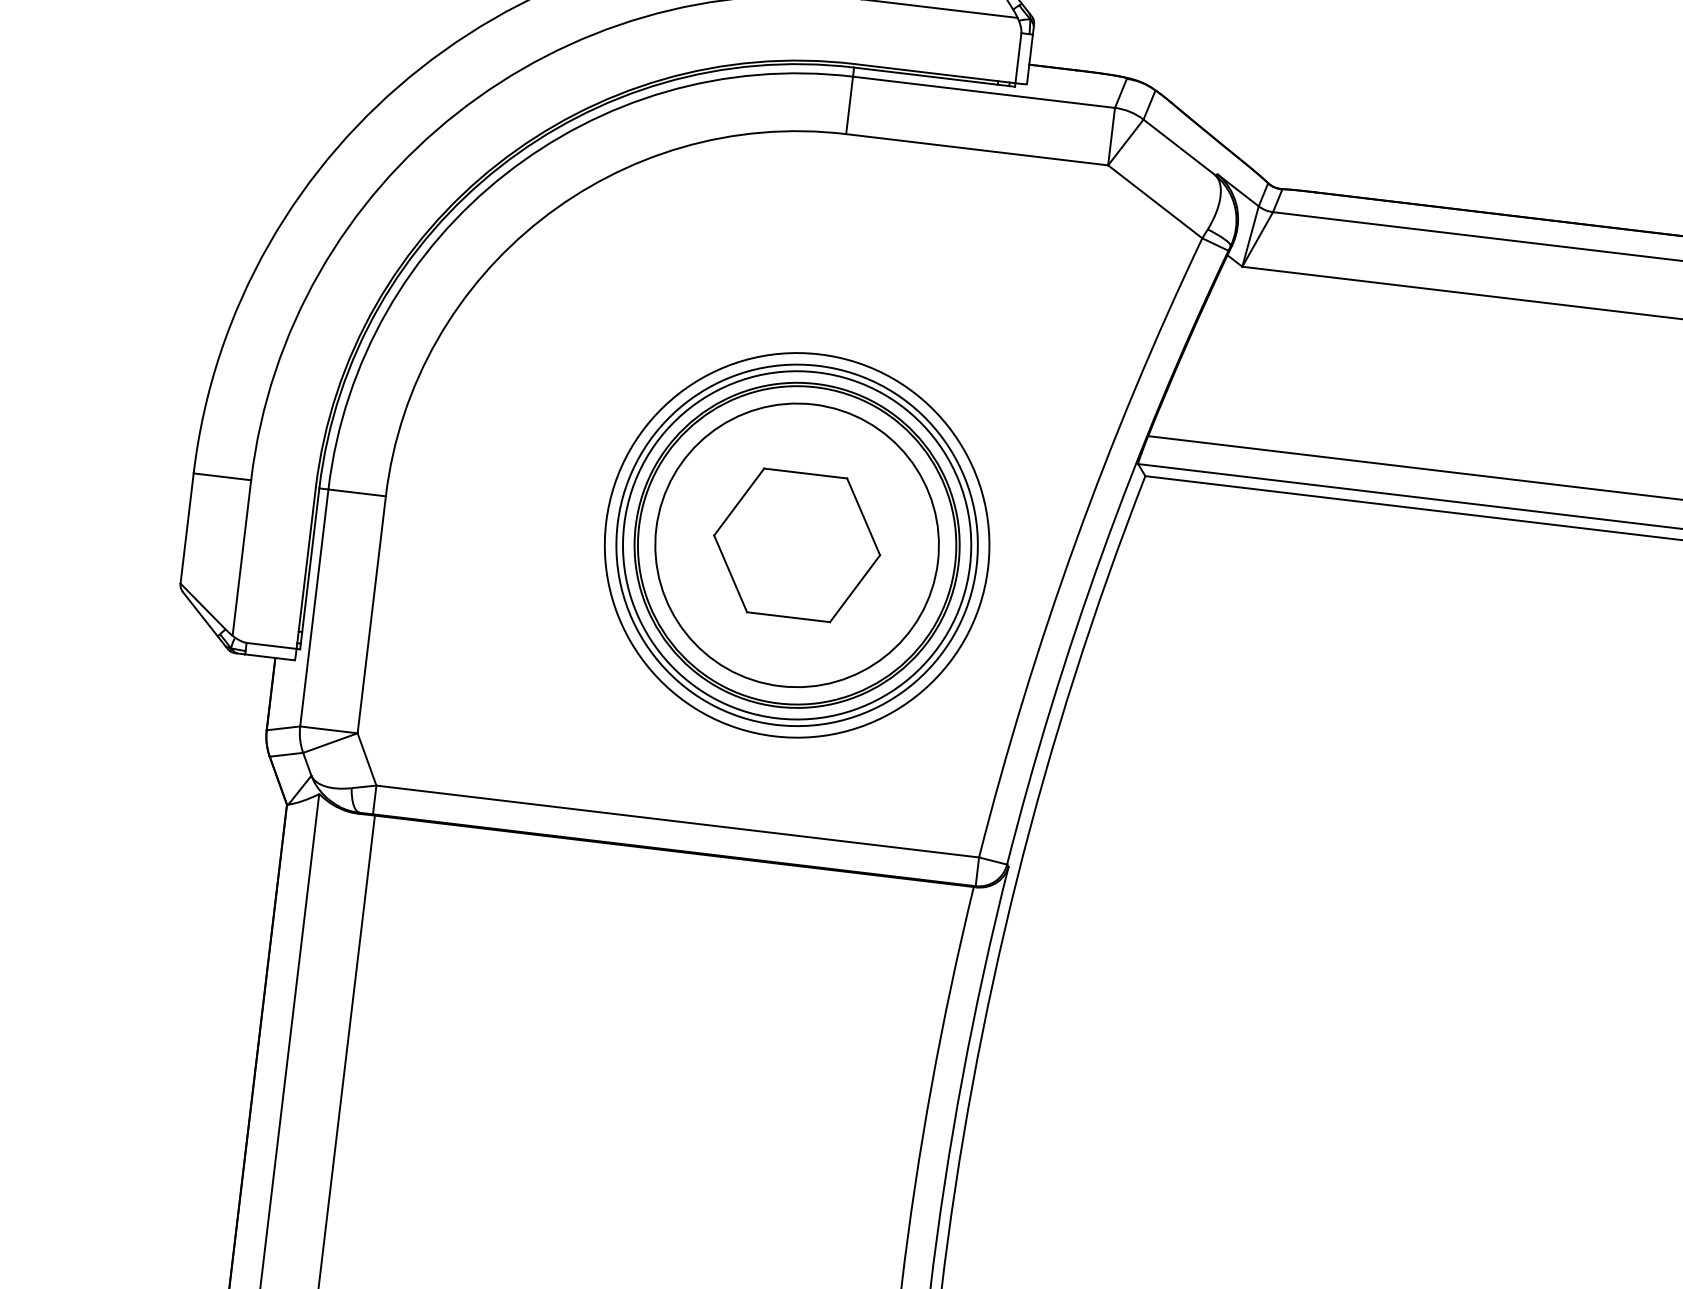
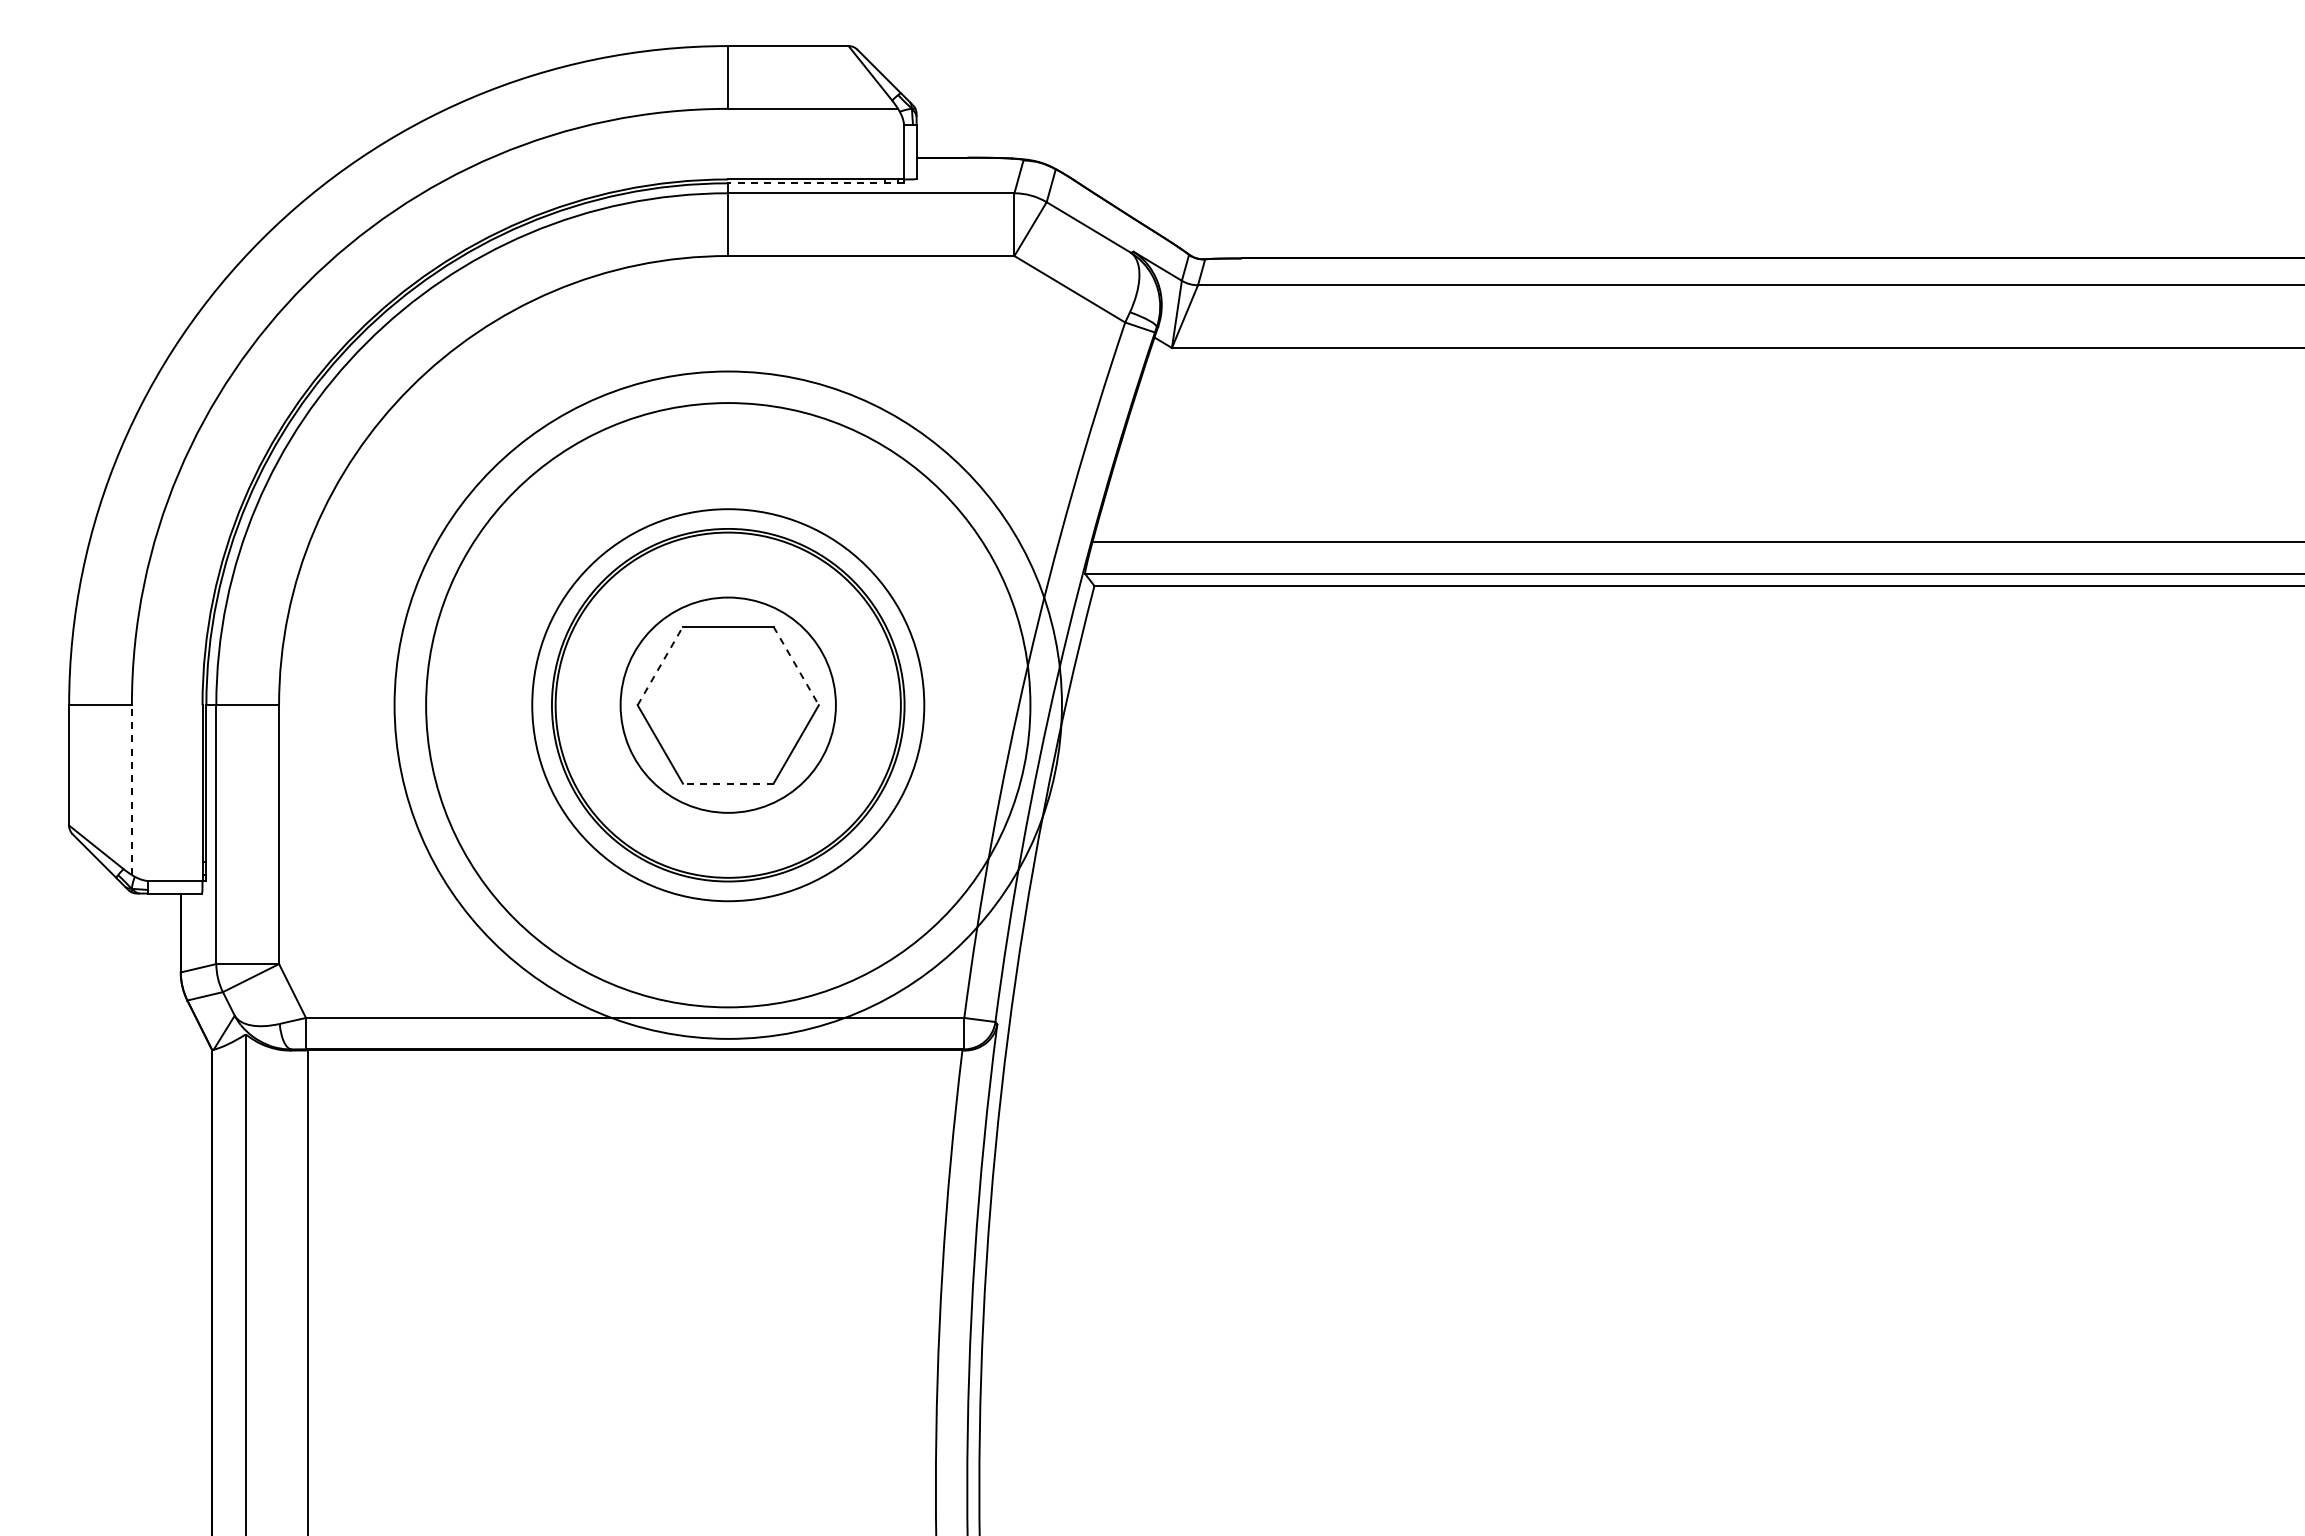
line: (934, 77) -> (816, 183), solid -> dashed
line: (739, 501) -> (660, 665), solid -> dashed
line: (863, 517) -> (796, 666), solid -> dashed
circle: (796, 544) -> (727, 704), size x1.6
circle: (797, 545) -> (728, 705), size x0.7
circle: (797, 545) -> (728, 705), size x1.6
line: (241, 558) -> (131, 790), solid -> dashed
line: (787, 616) -> (727, 783), solid -> dashed

